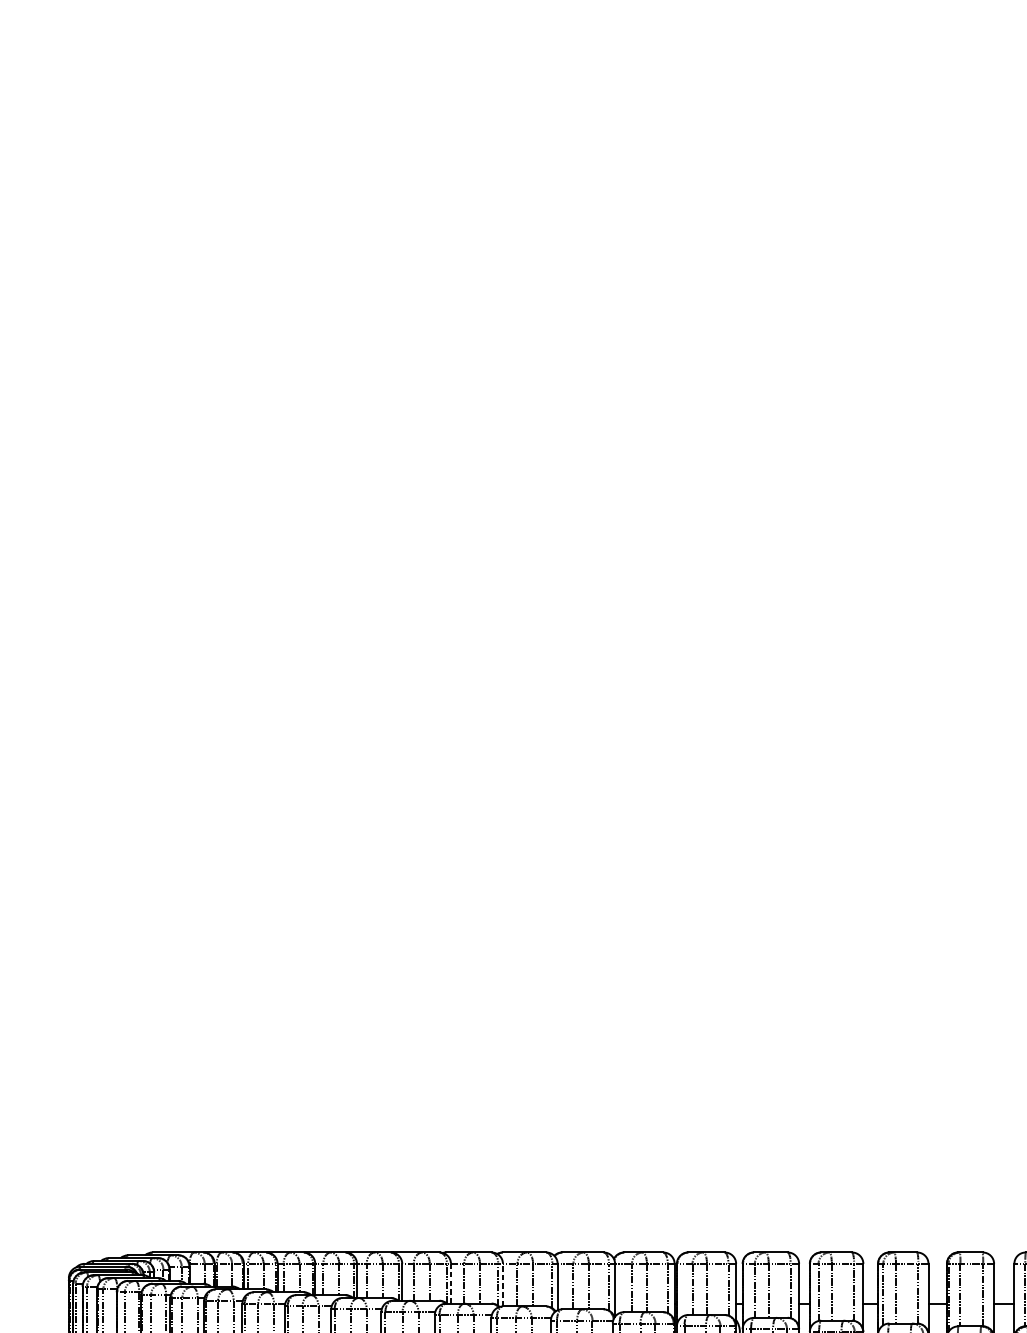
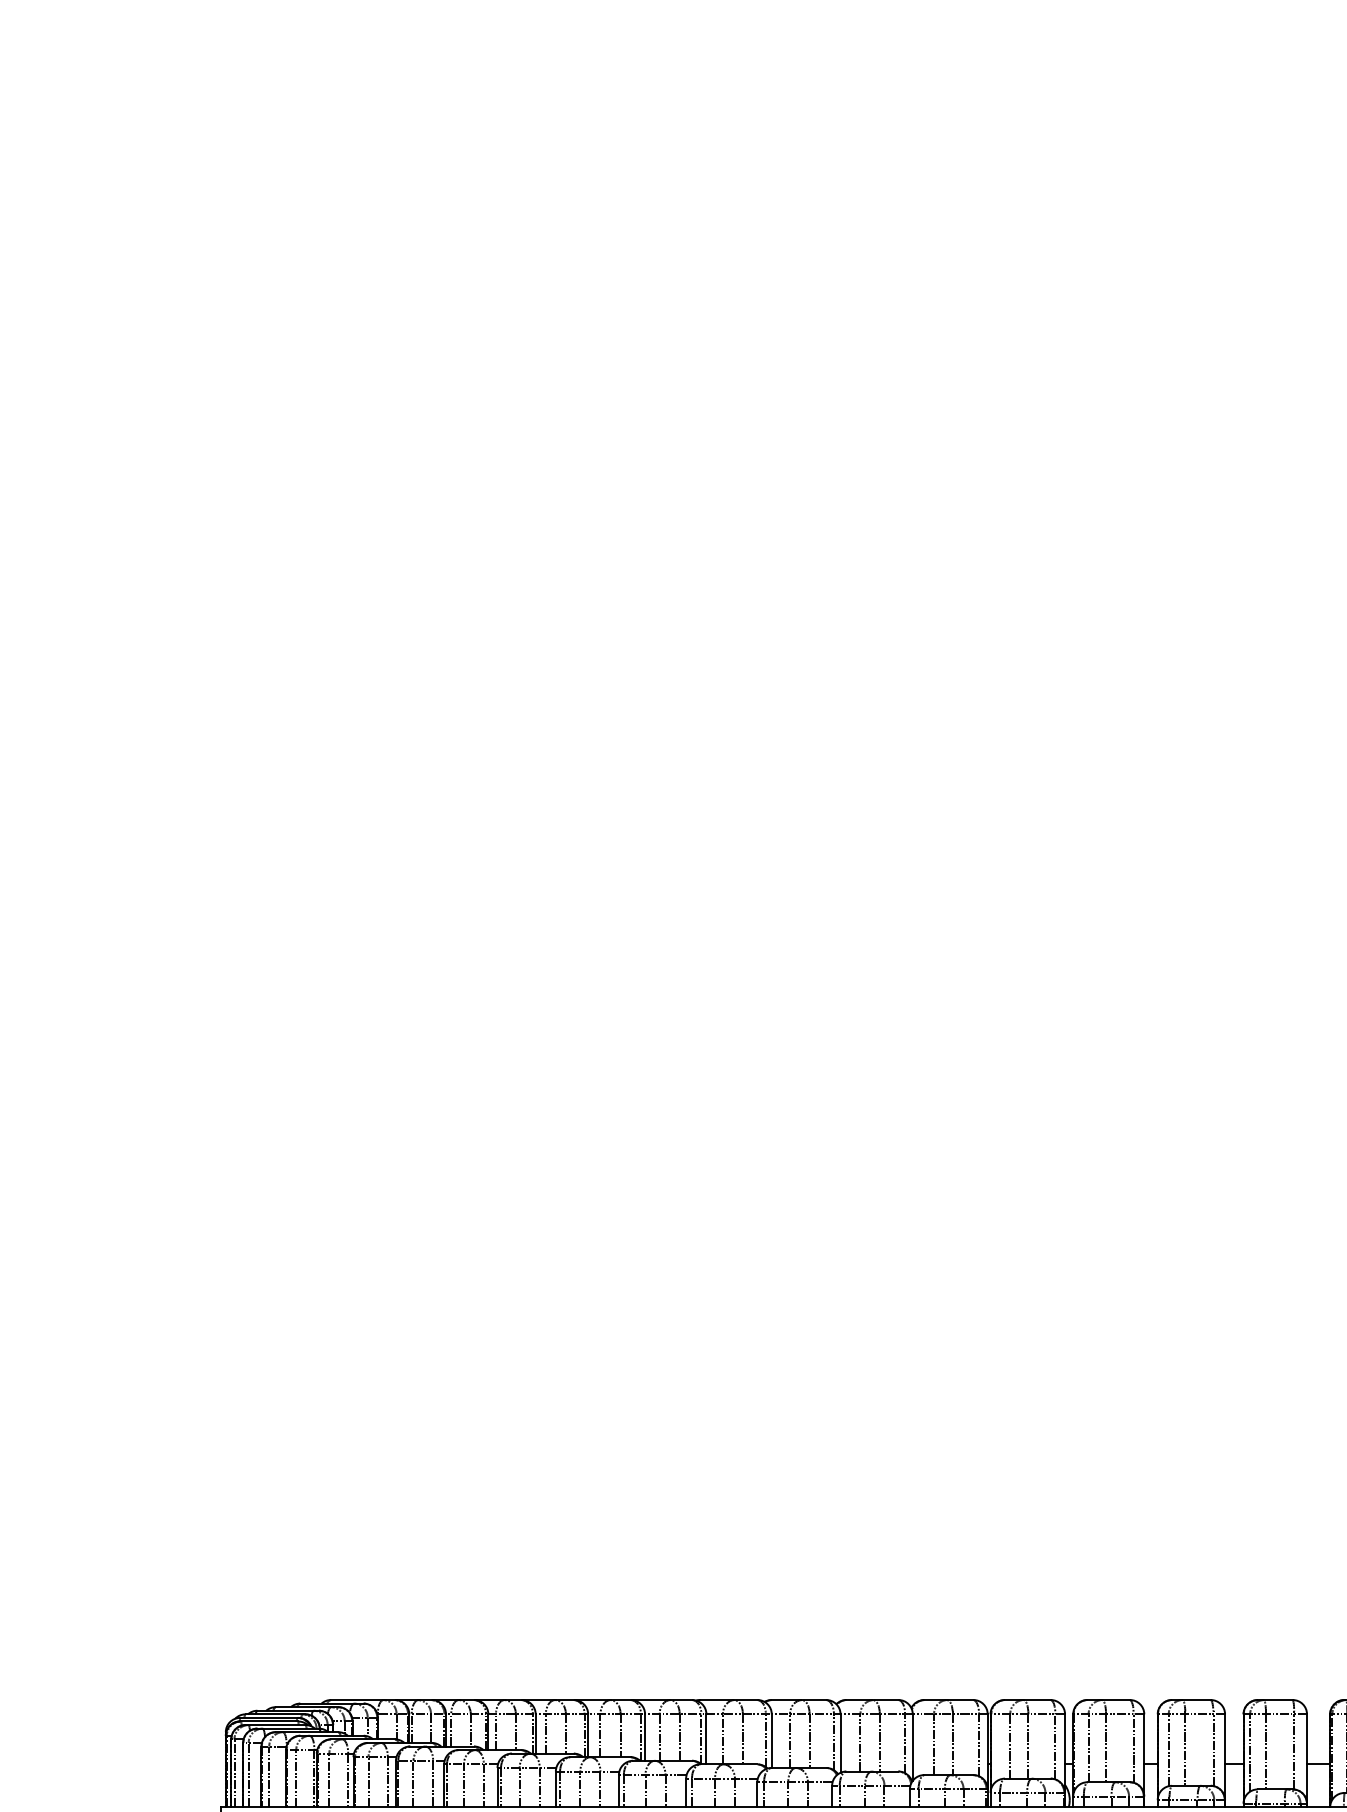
line: (451, 1283) -> (706, 1738), dashed -> solid
line: (502, 1285) -> (771, 1741), dashed -> solid

